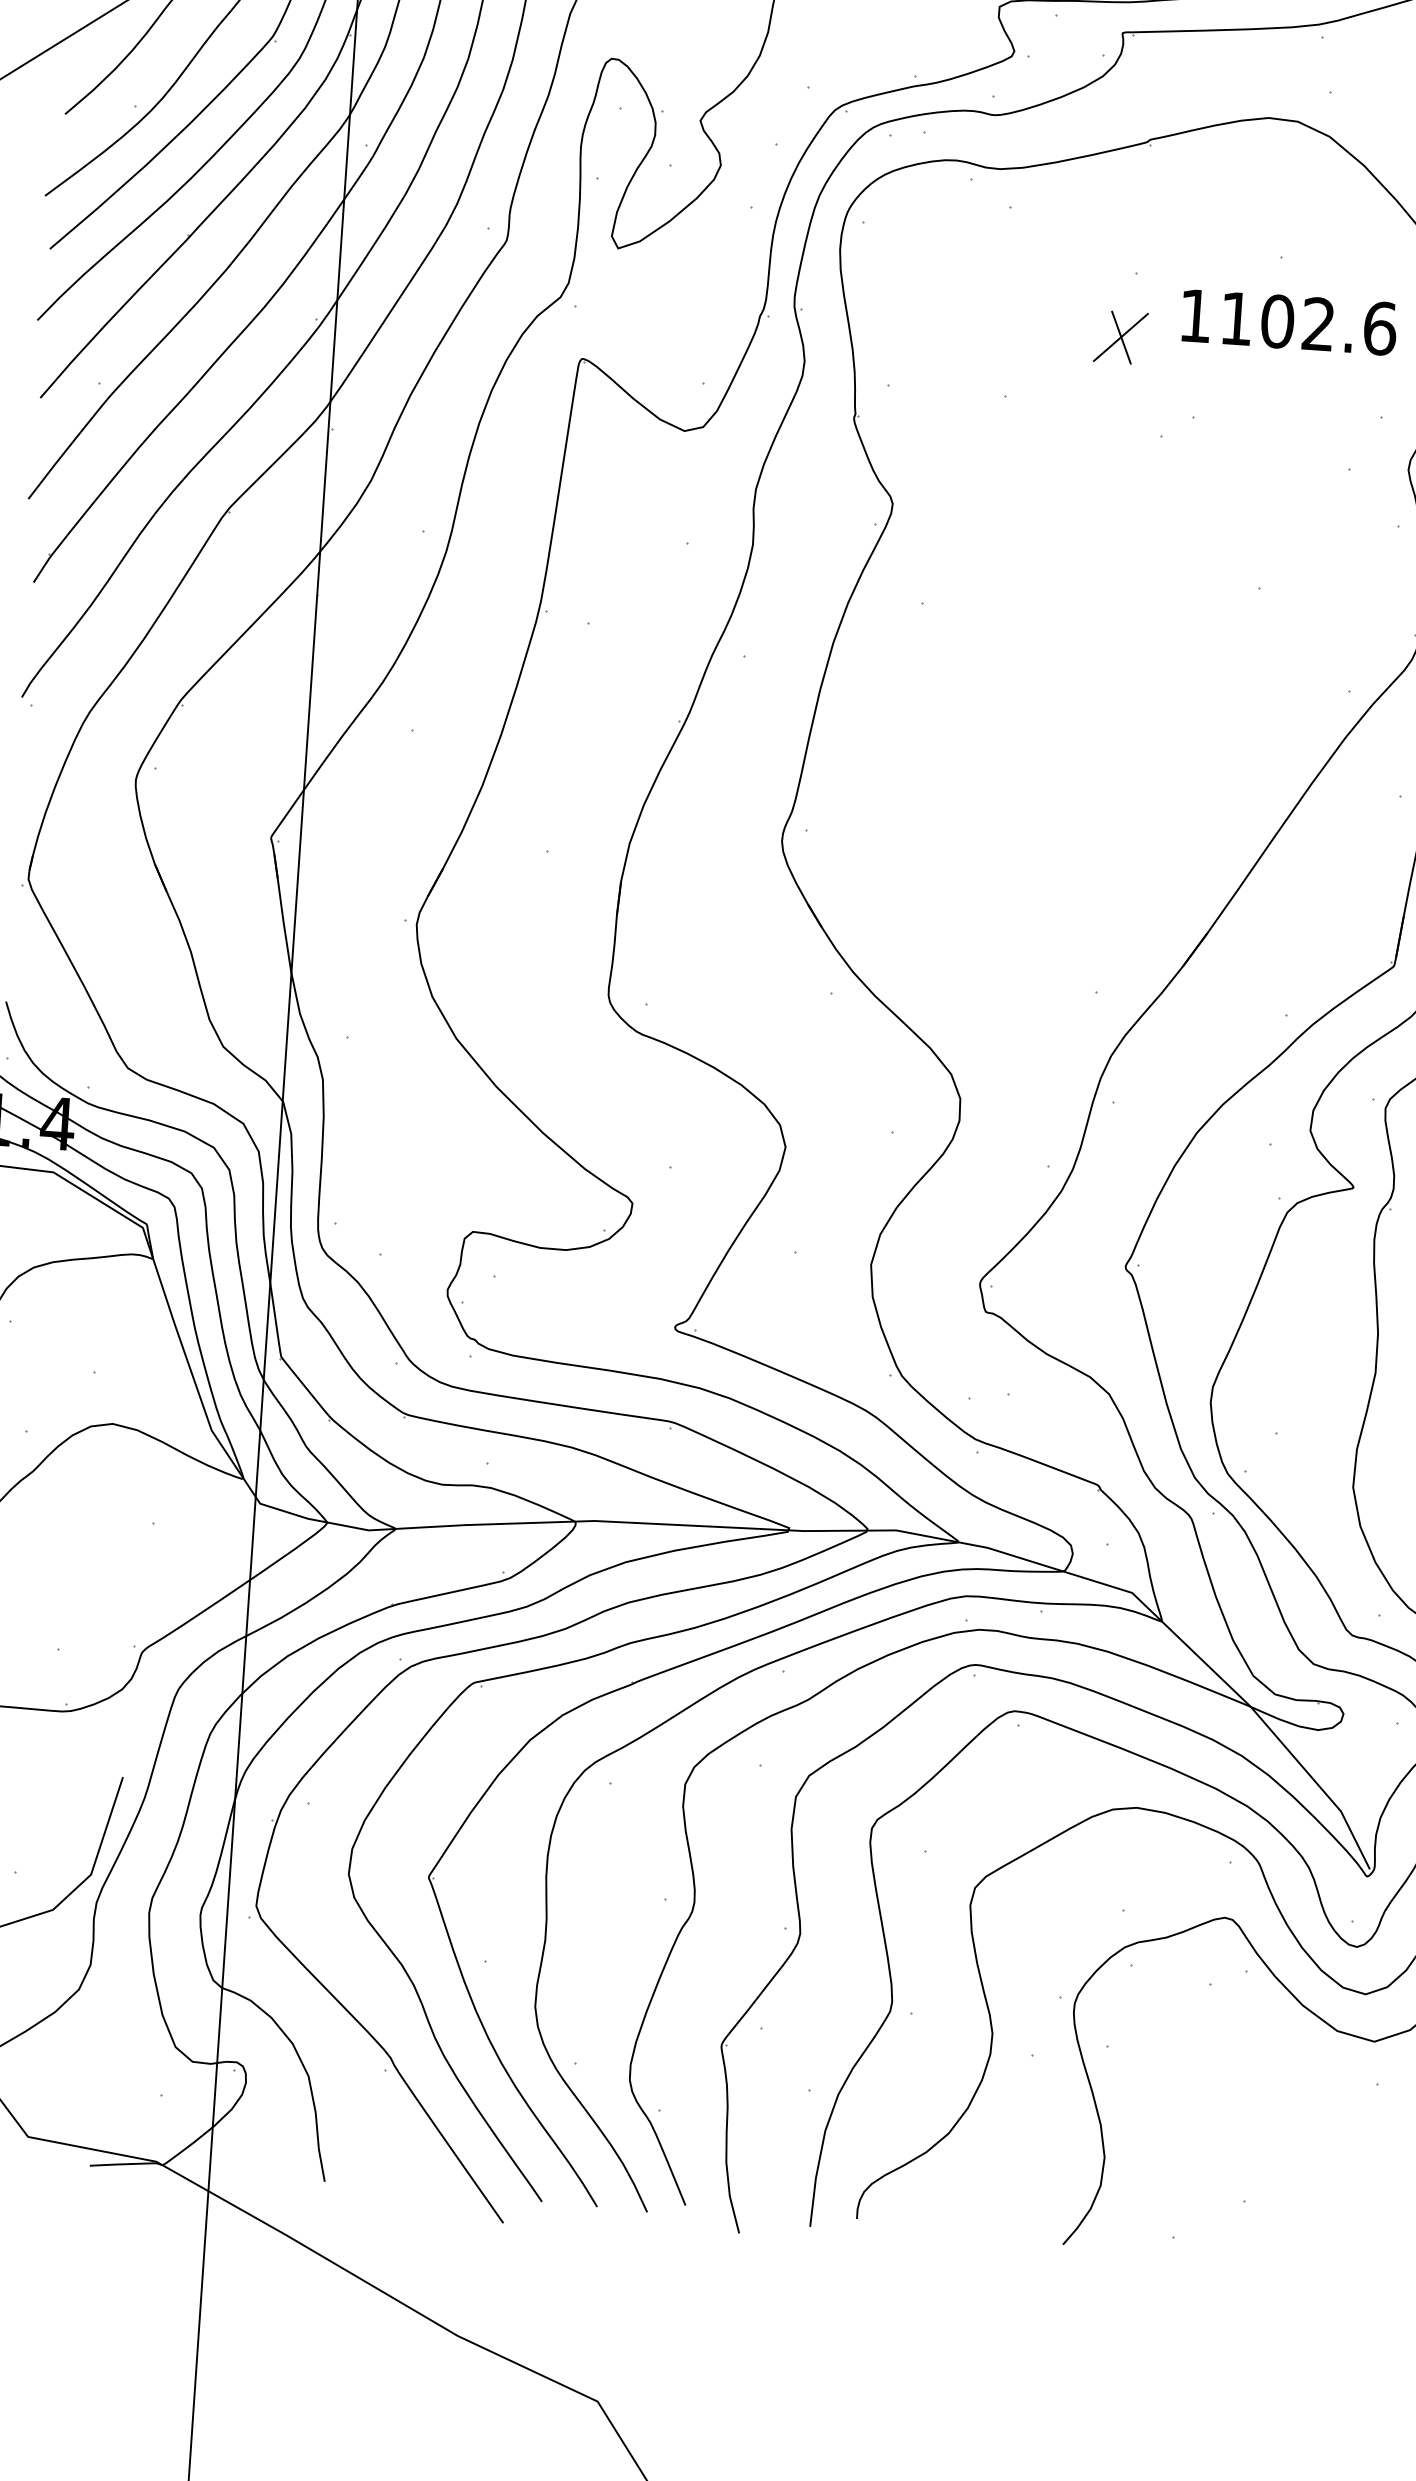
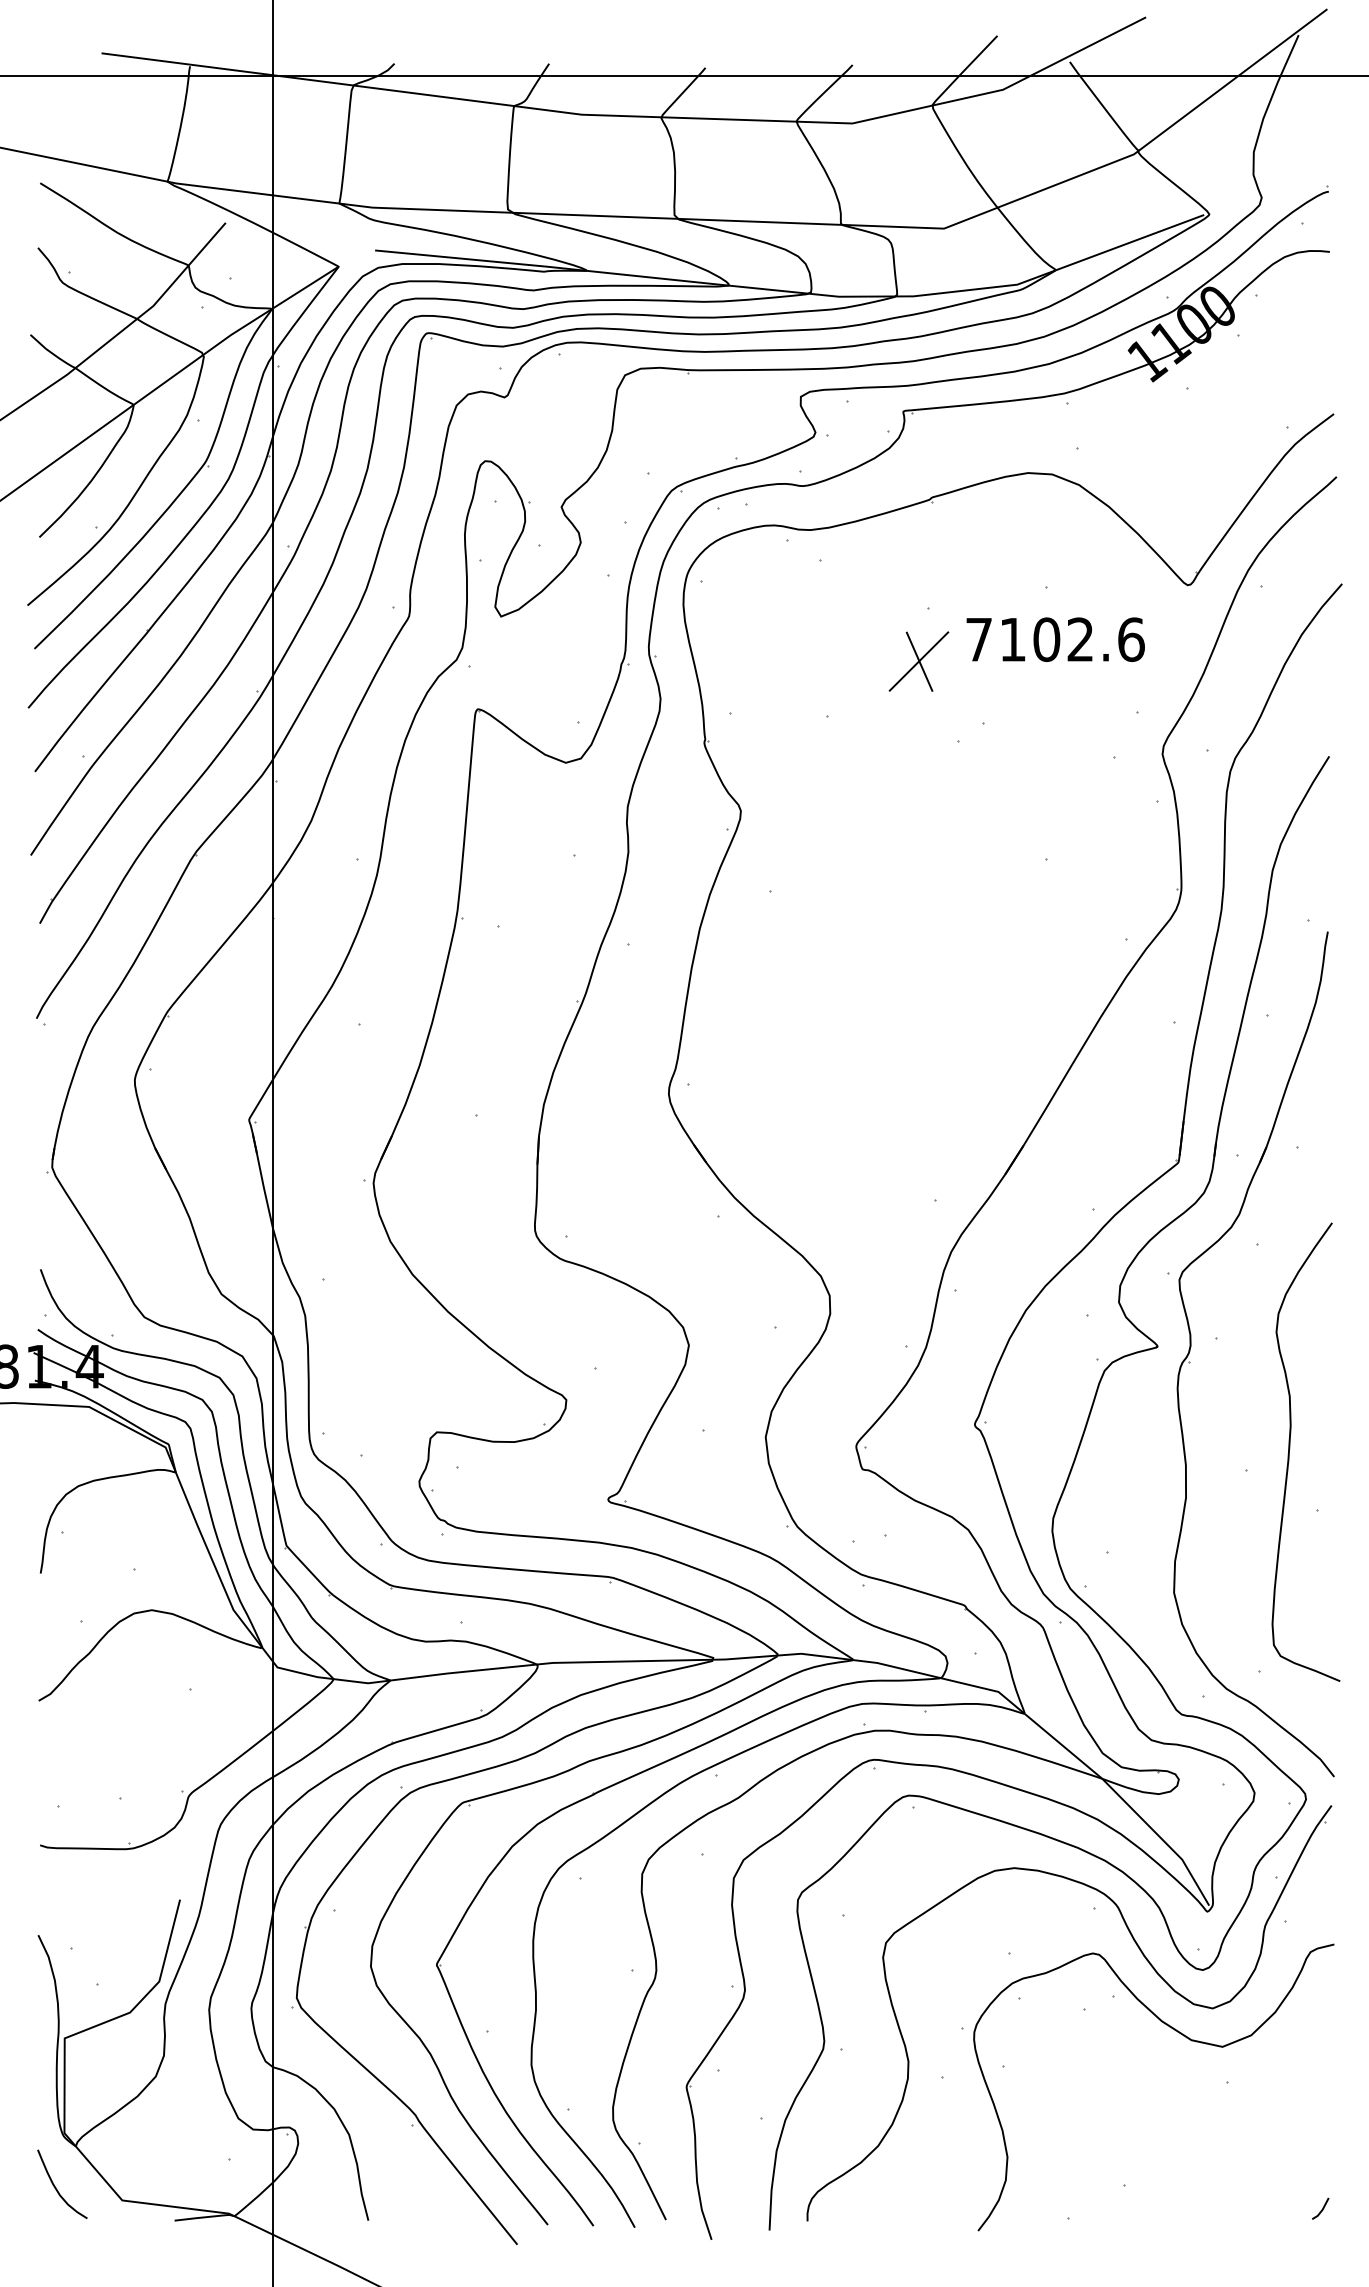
text: (1194, 315) -> (978, 639), 1102.6 -> 7102.6
part: (1120, 337) -> (918, 661), size x1.4

